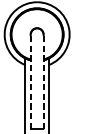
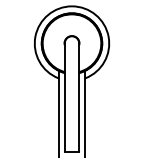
line: (30, 80) -> (64, 96), dashed -> solid
line: (43, 80) -> (79, 96), dashed -> solid

